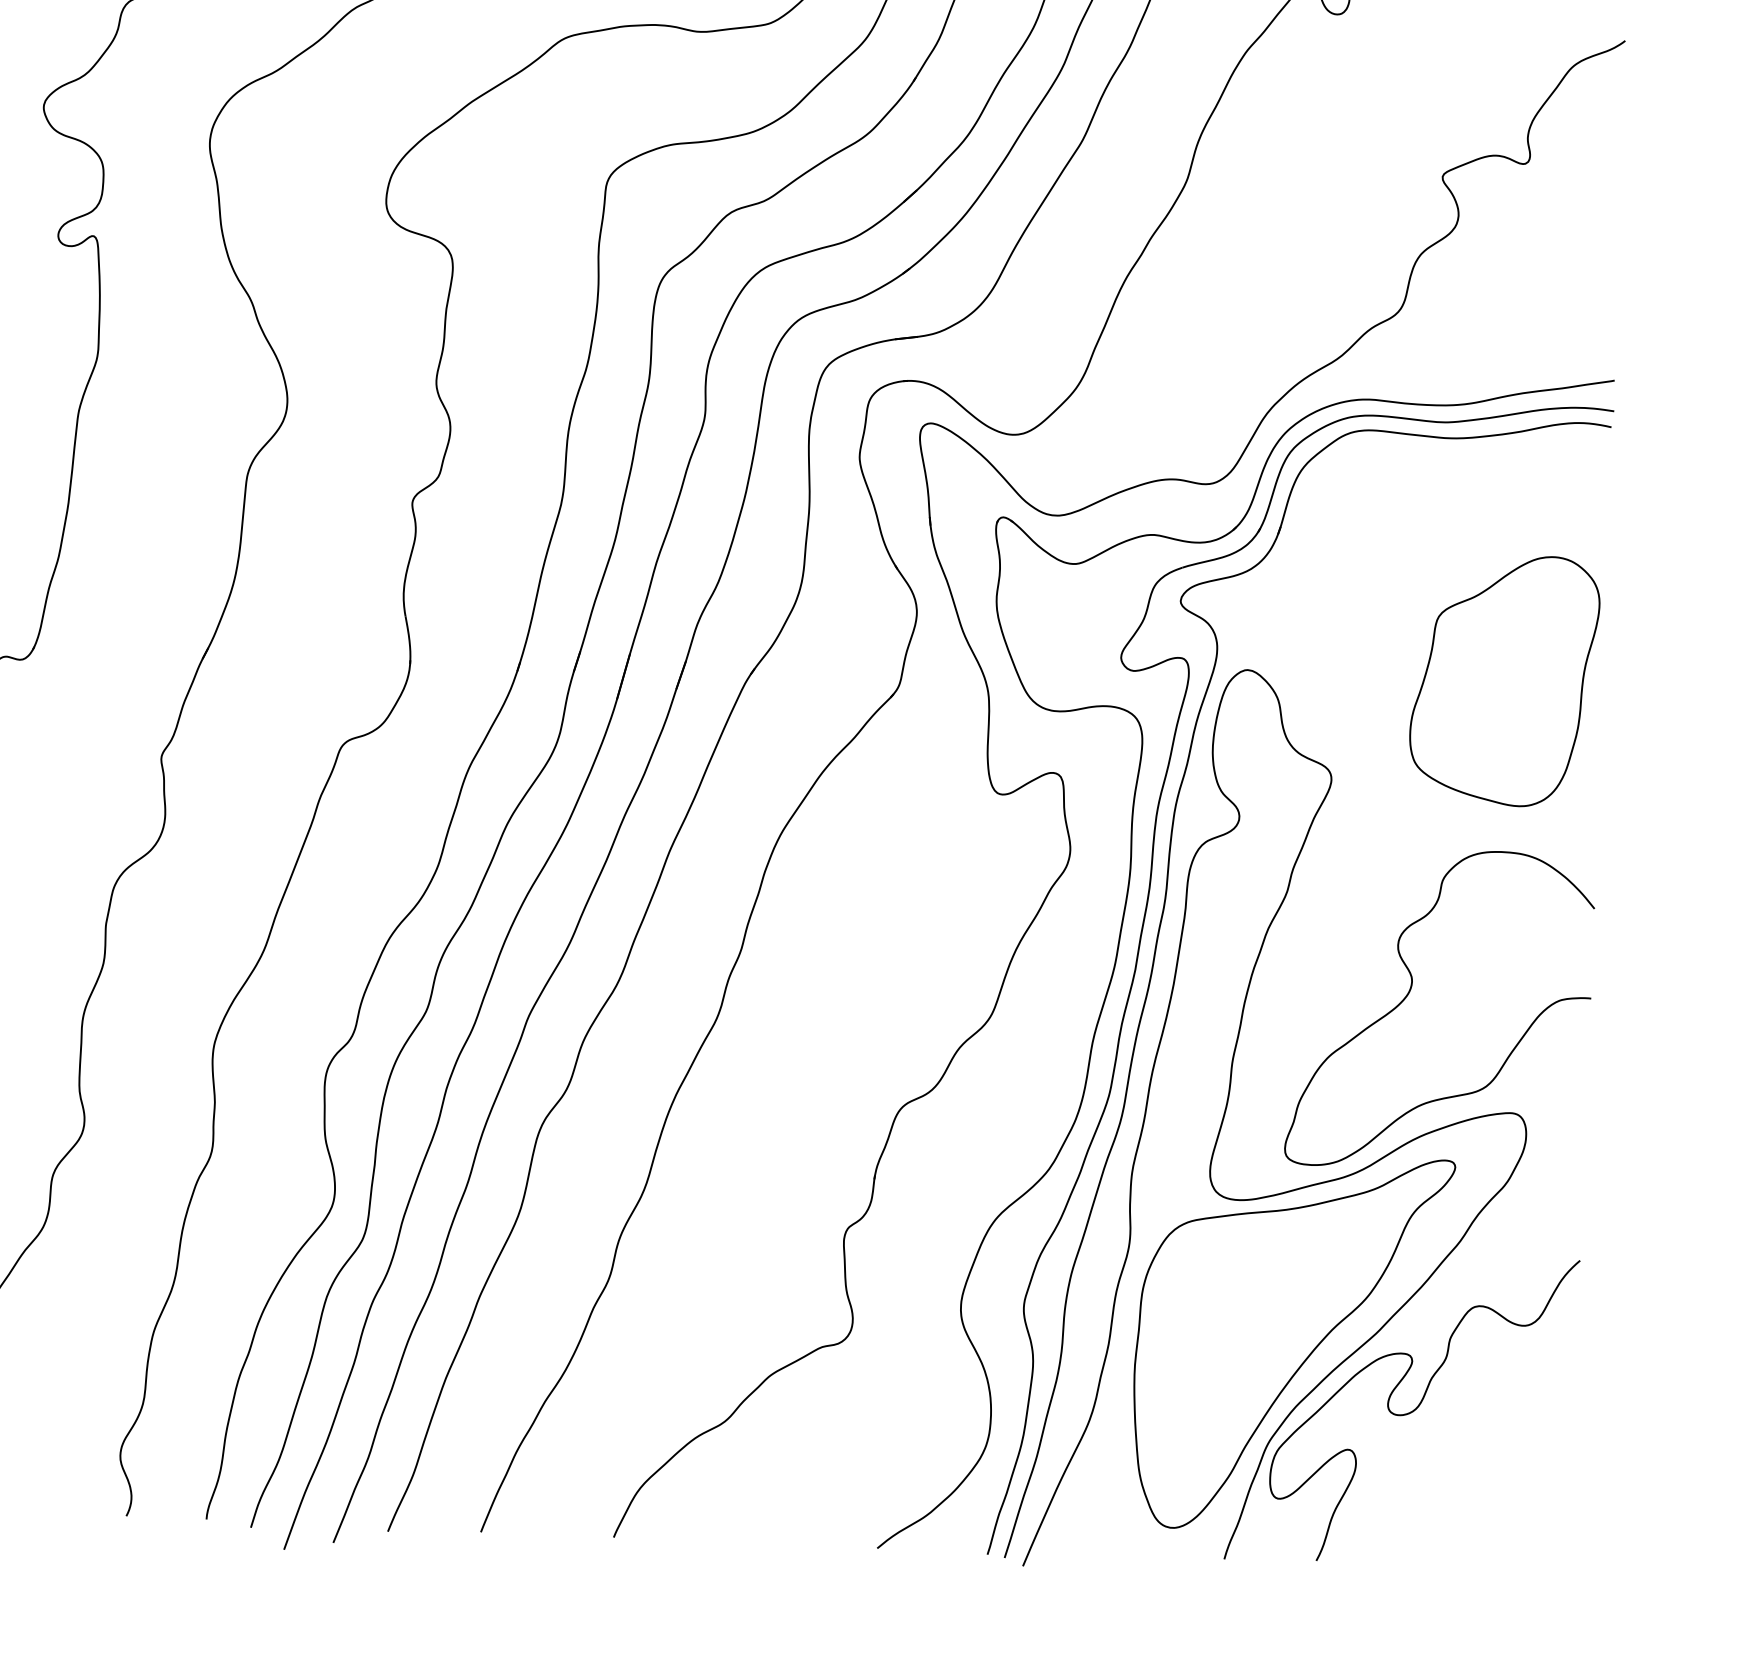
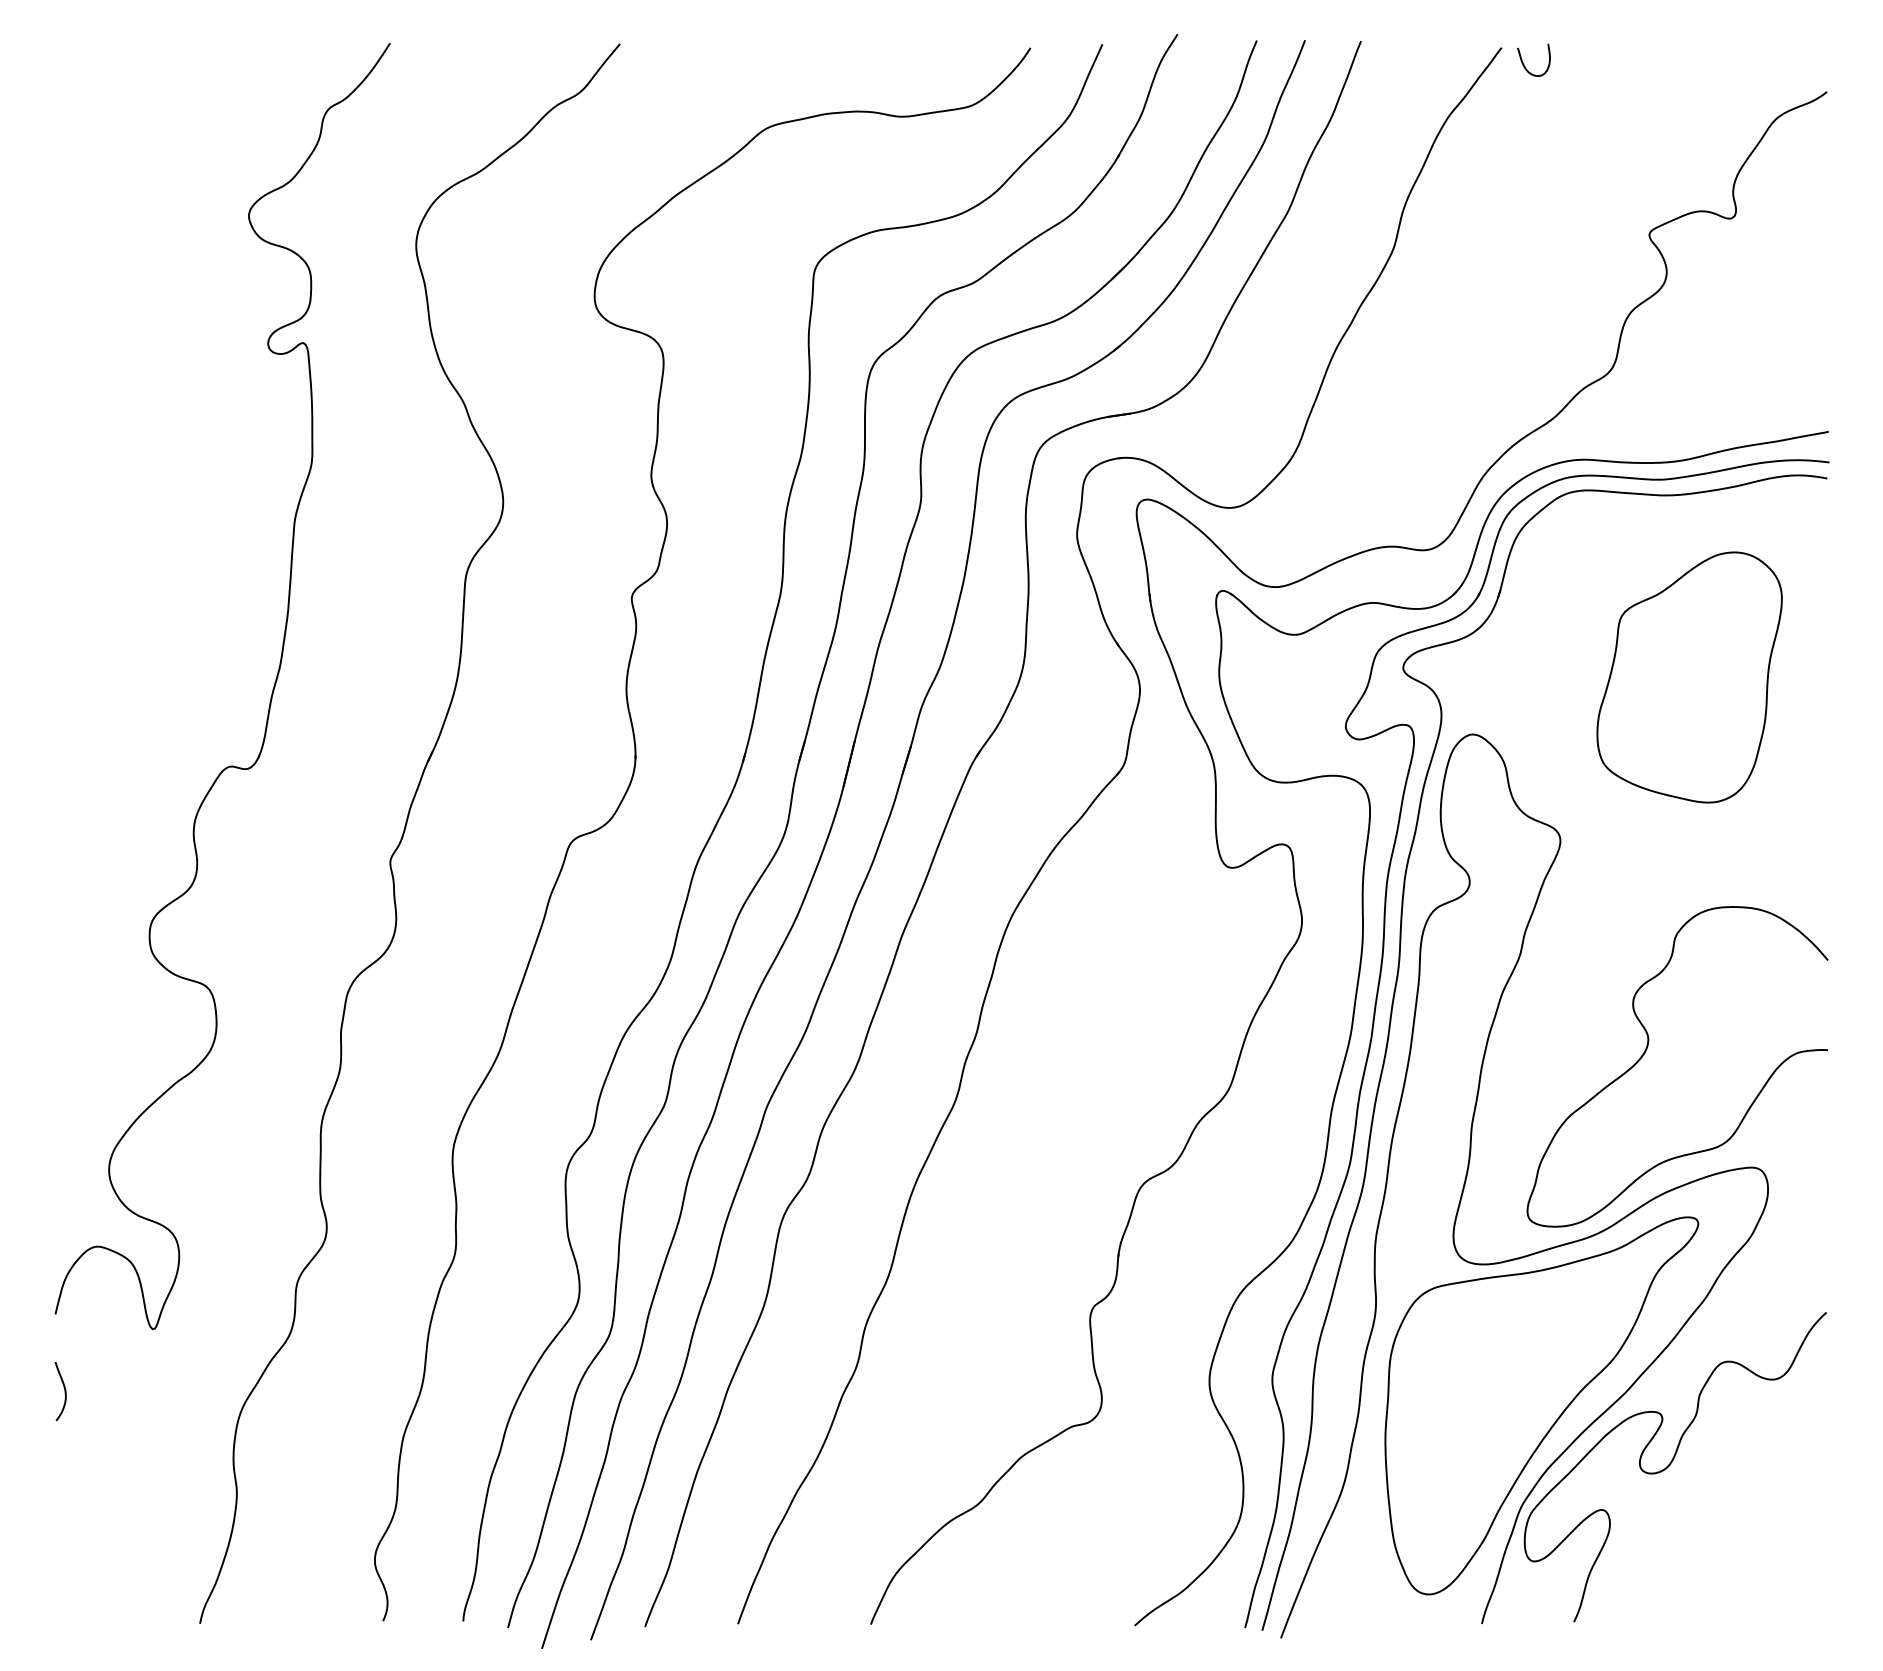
part: (1504, 680) -> (1689, 677), moved

